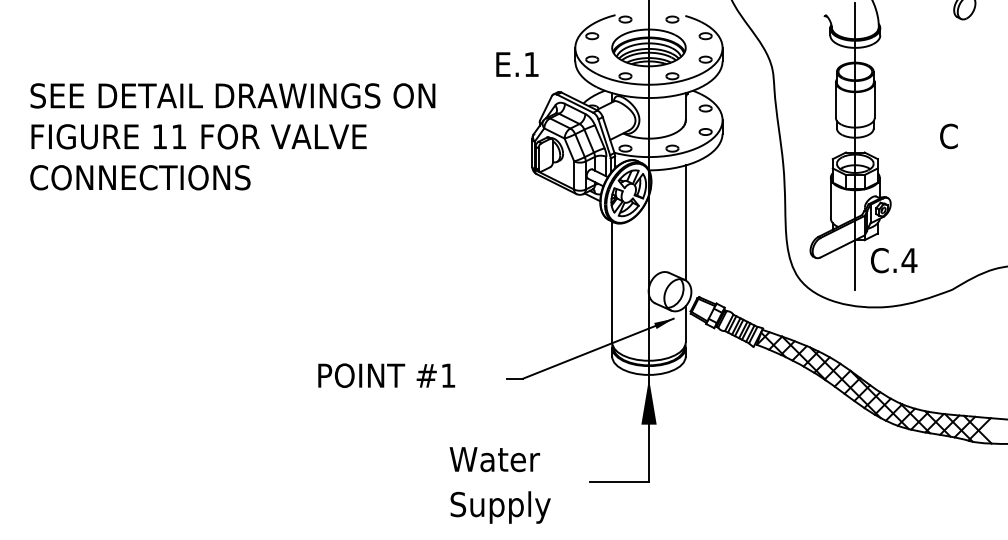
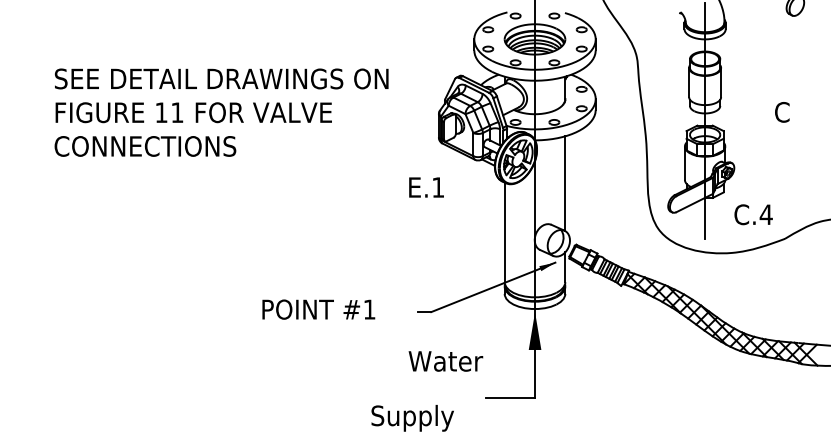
text: (517, 64) -> (426, 187), moved
text: (232, 136) -> (221, 112), moved
text: (894, 260) -> (753, 214), moved
text: (494, 459) -> (445, 361), moved

